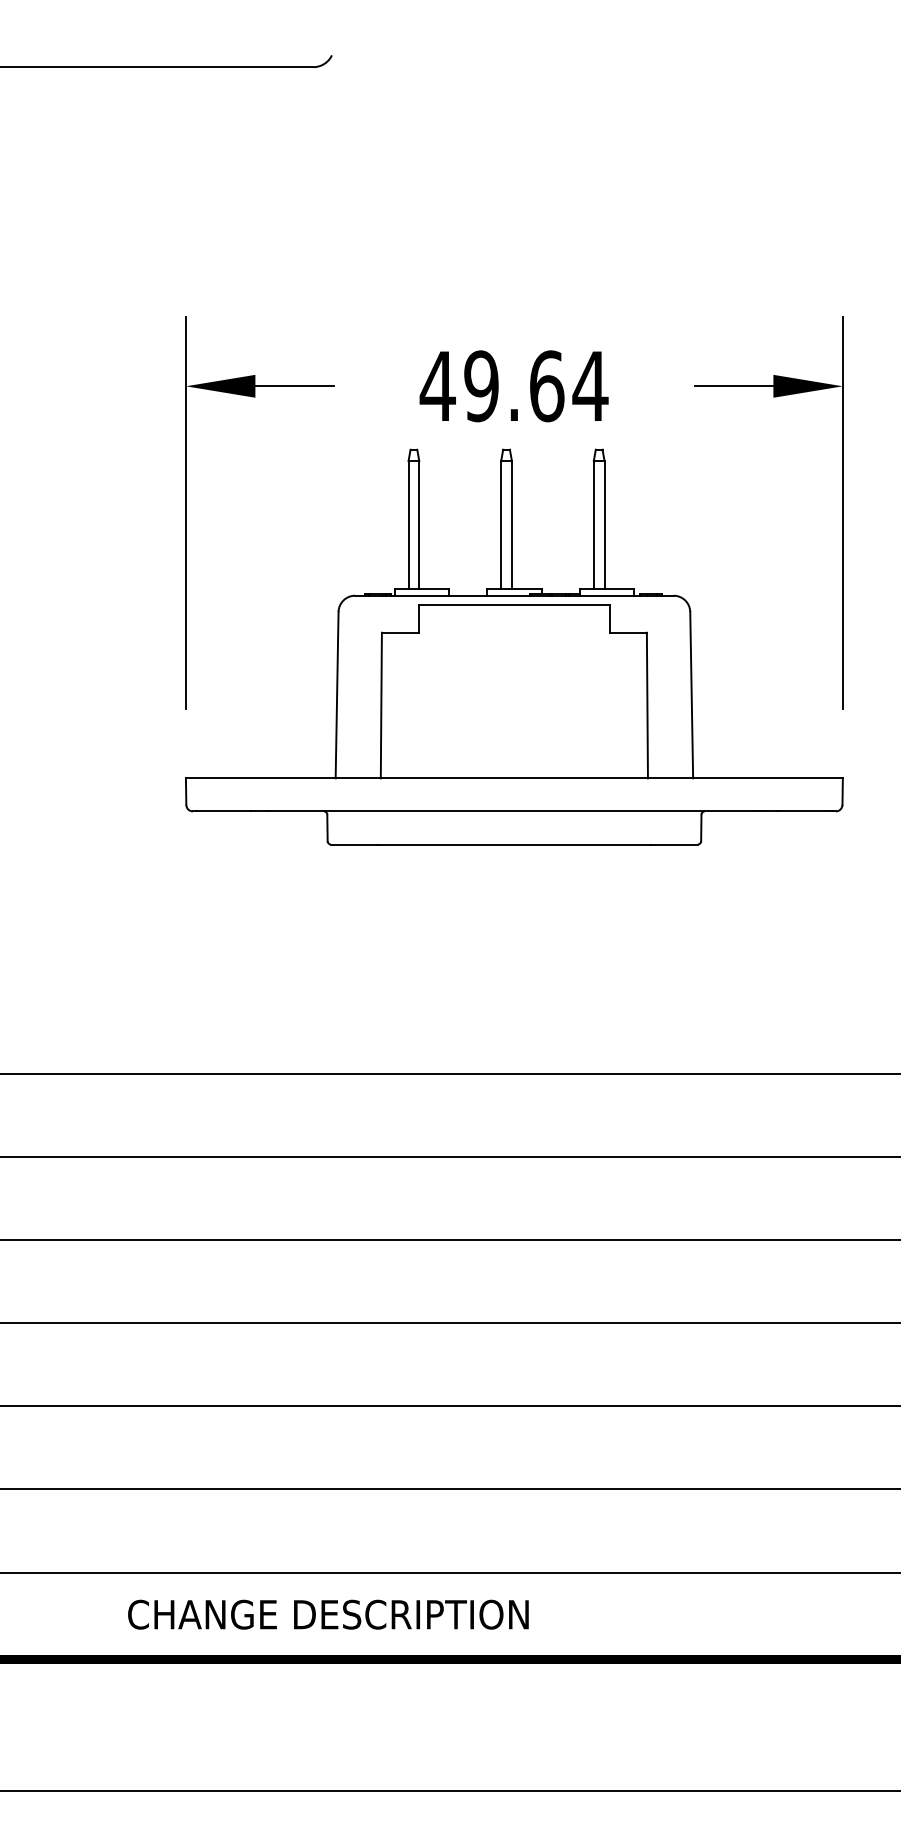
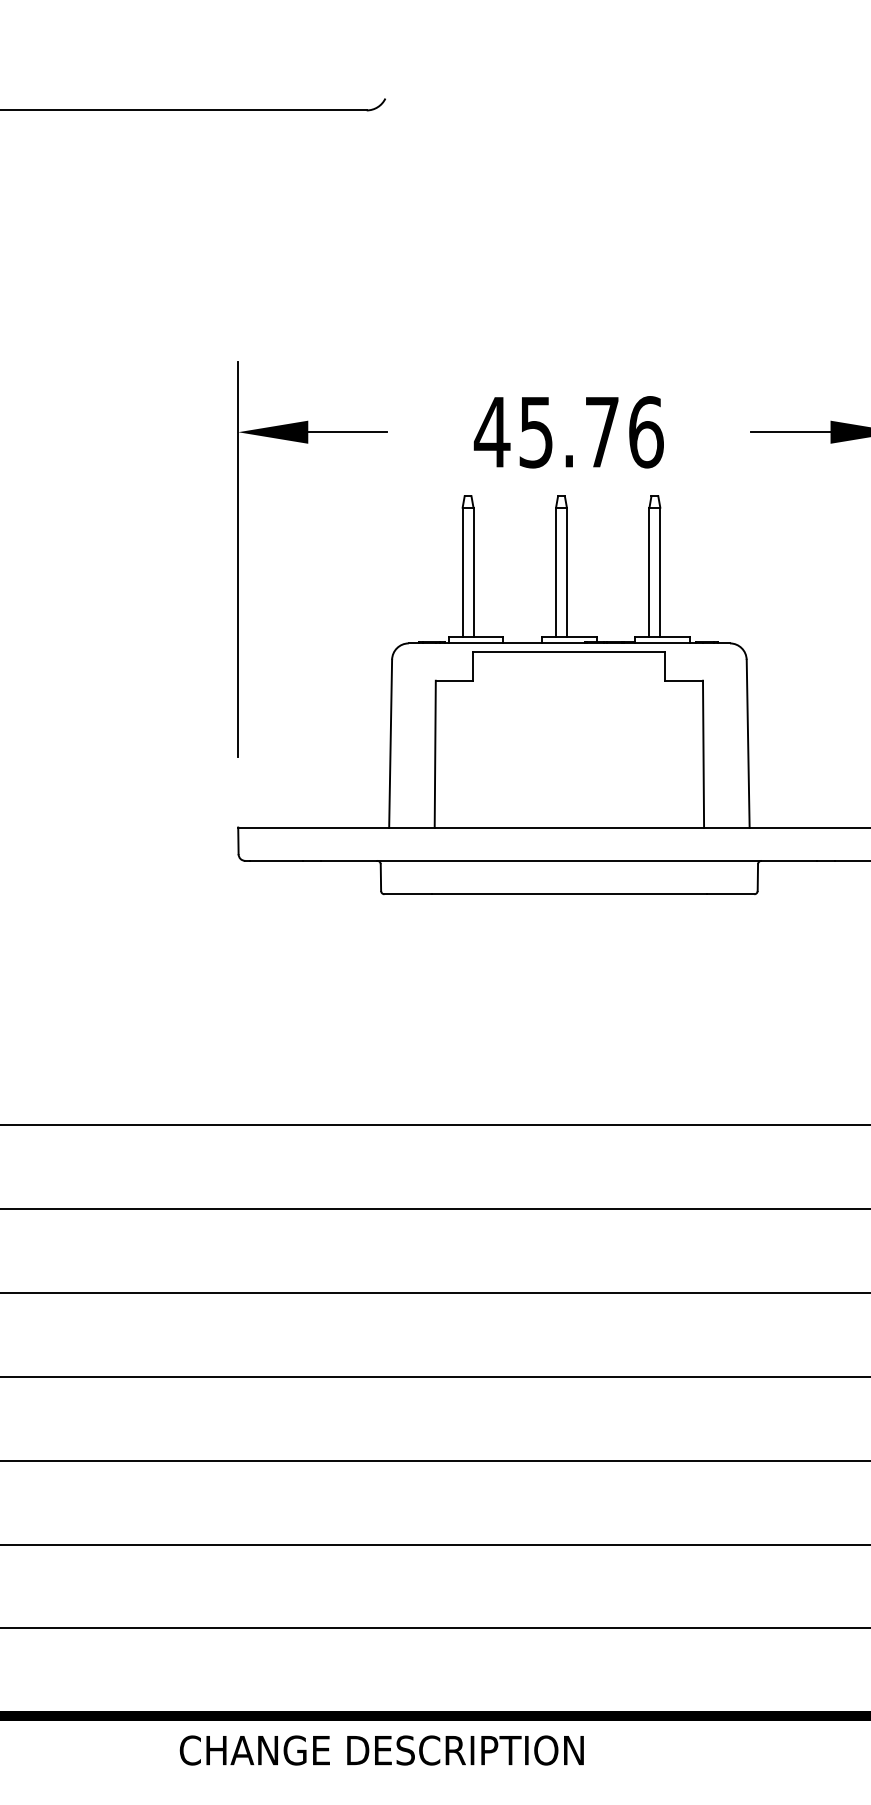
text: (536, 386) -> (591, 432), 49.64 -> 45.76
text: (328, 1614) -> (381, 1750), moved

